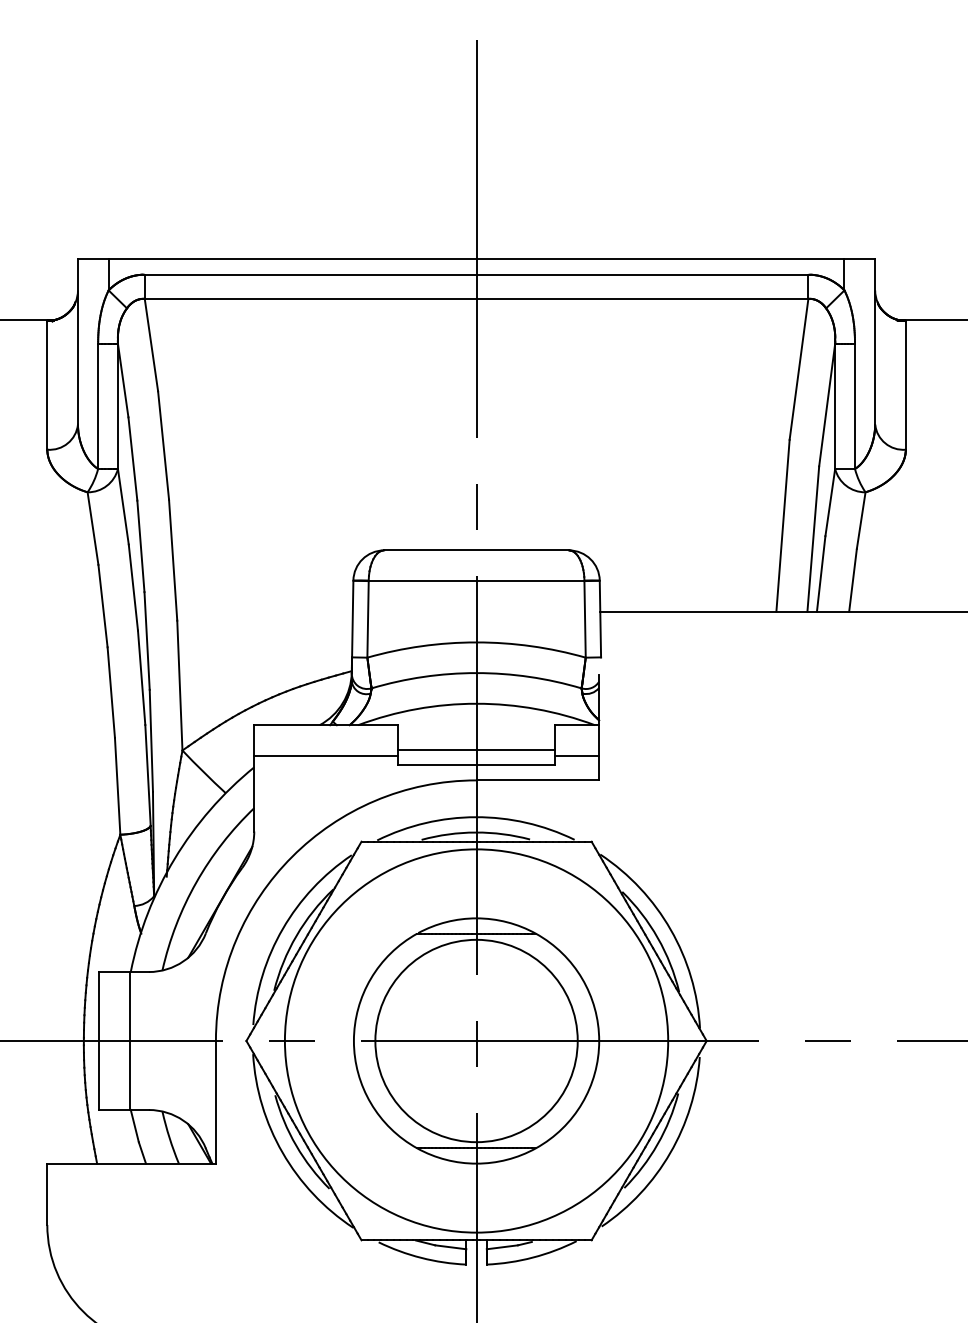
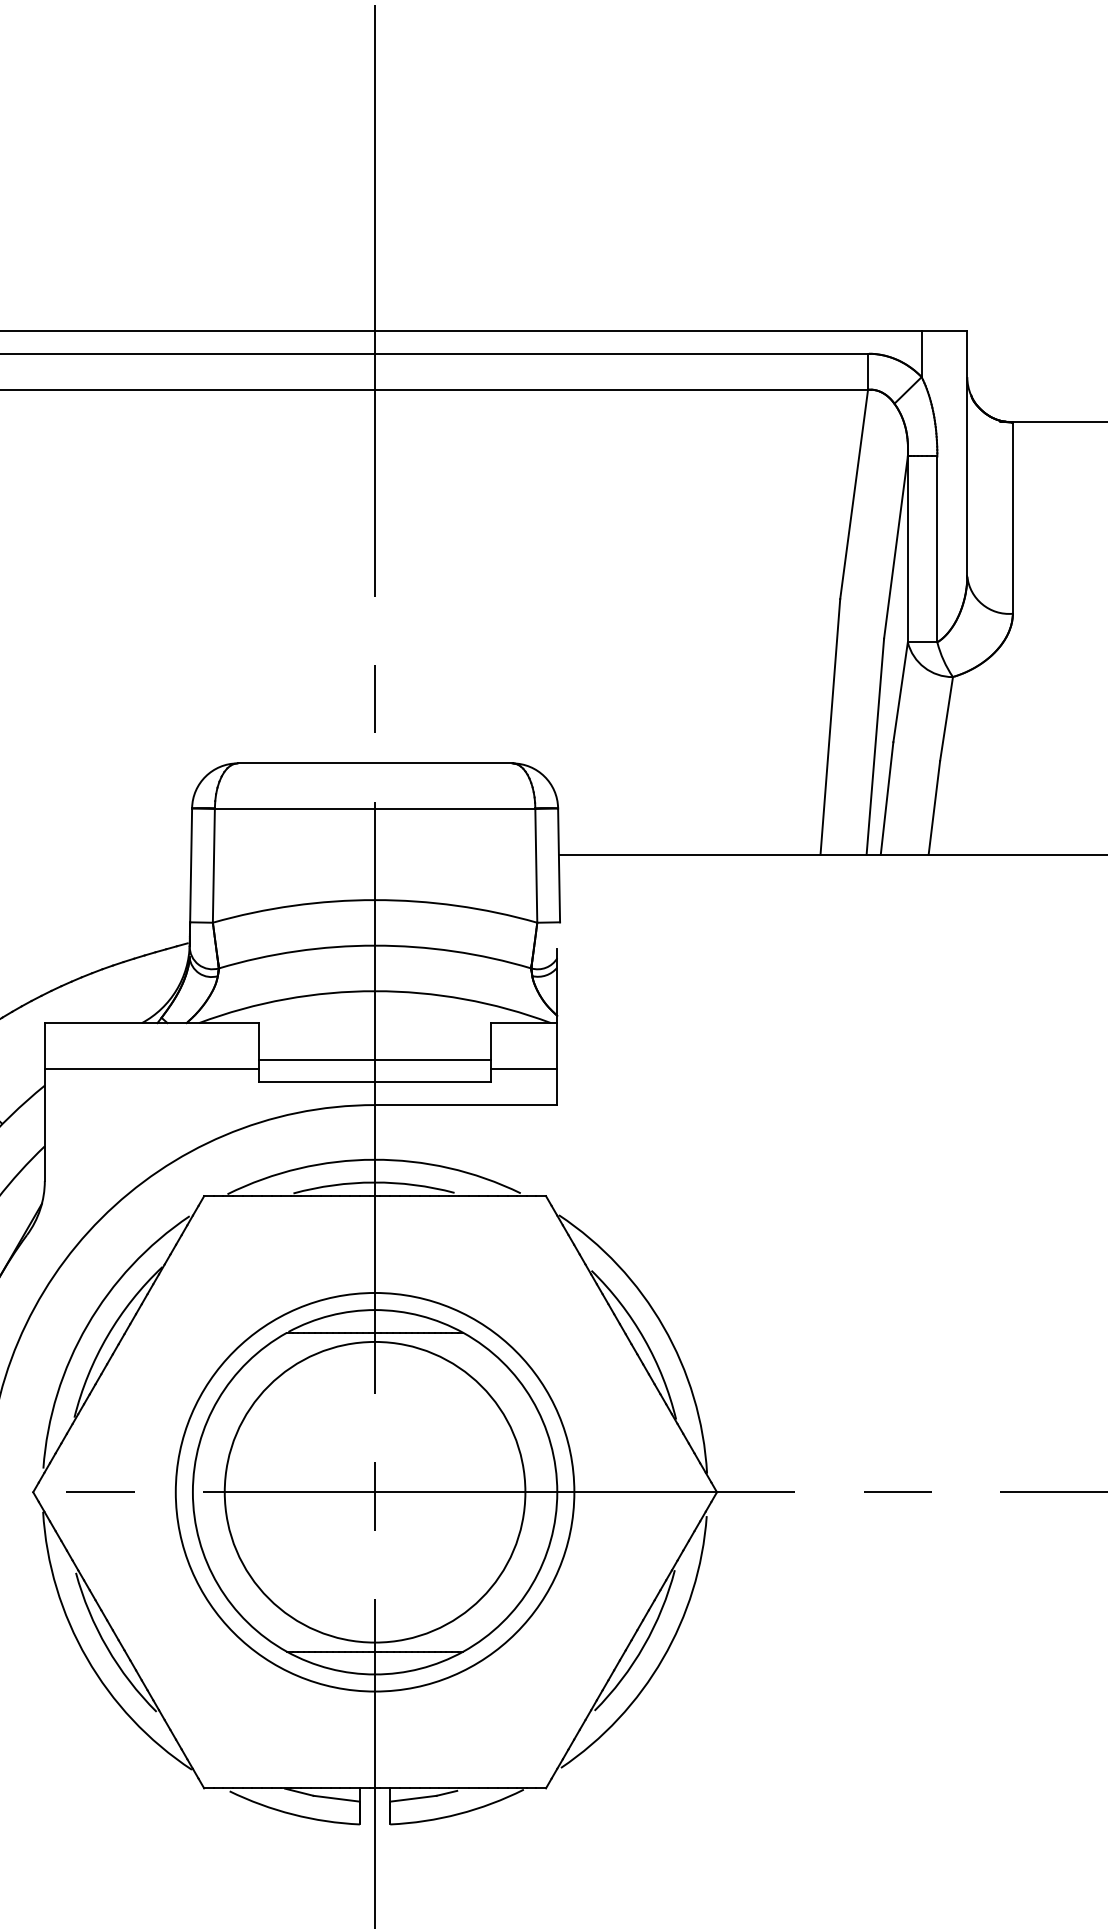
circle: (476, 1040) -> (374, 1491), size x0.7

